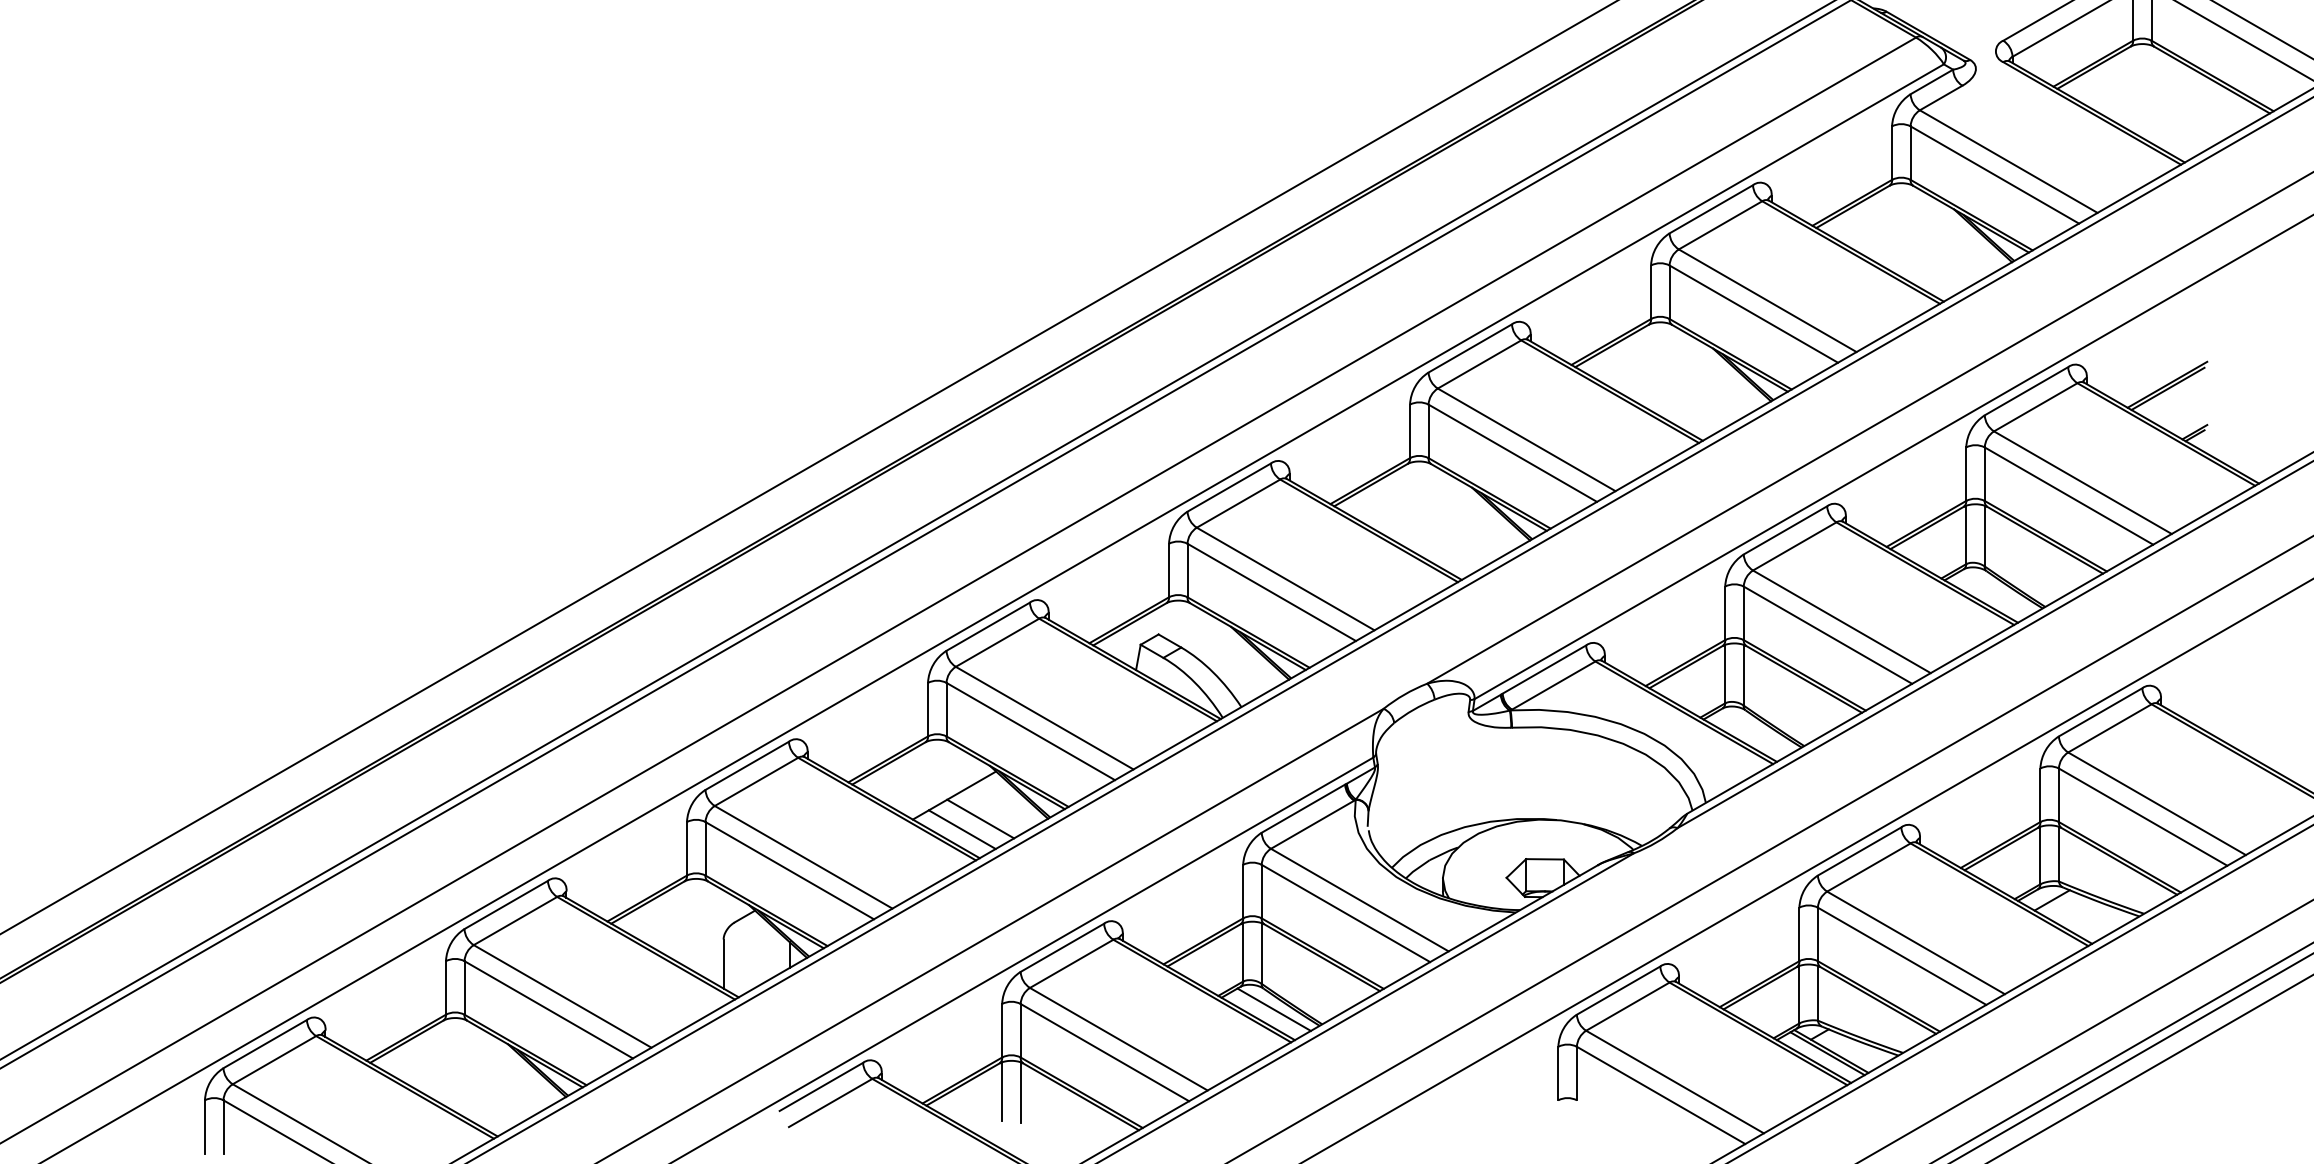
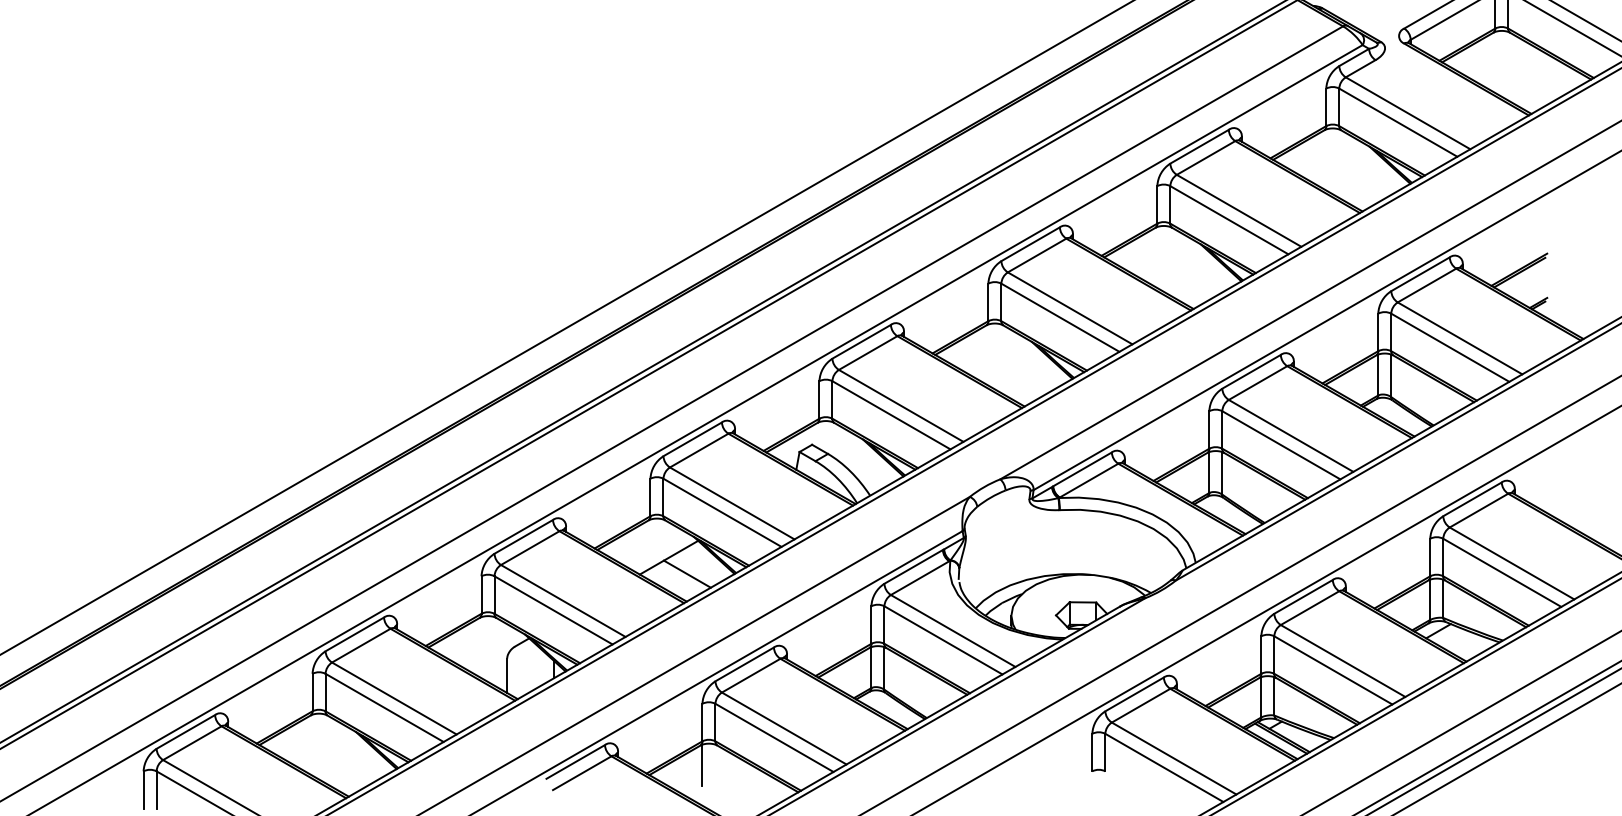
line: (961, 829) -> (673, 581), removed
line: (1273, 1009) -> (892, 707), removed
line: (1020, 1092) -> (715, 765), removed

